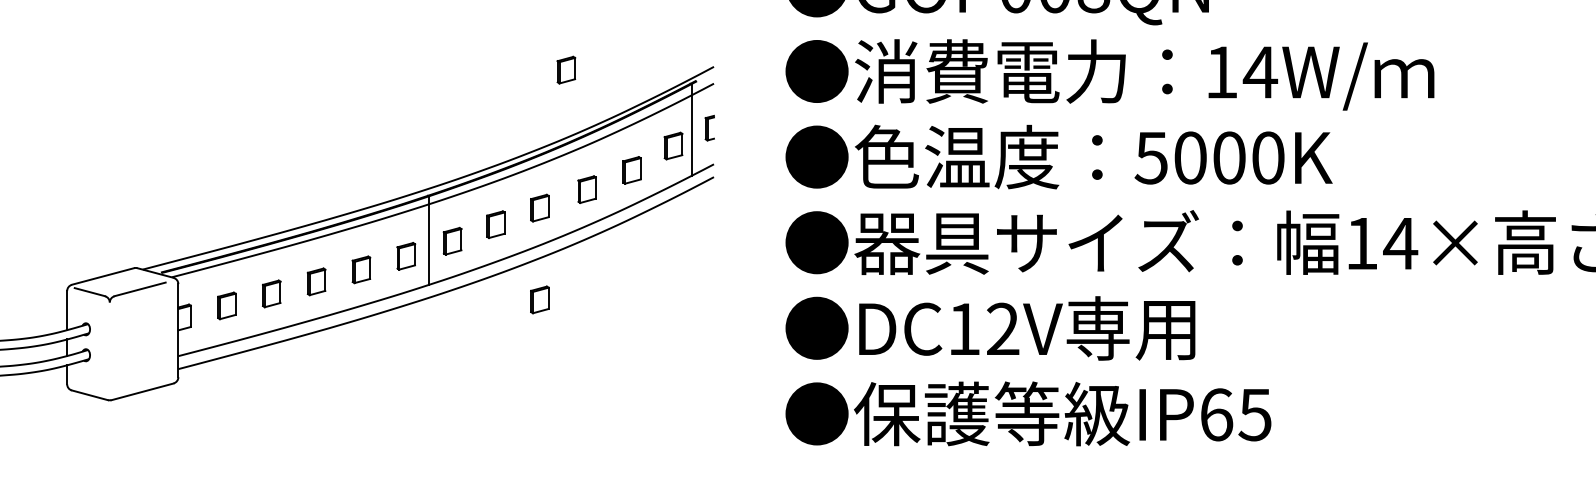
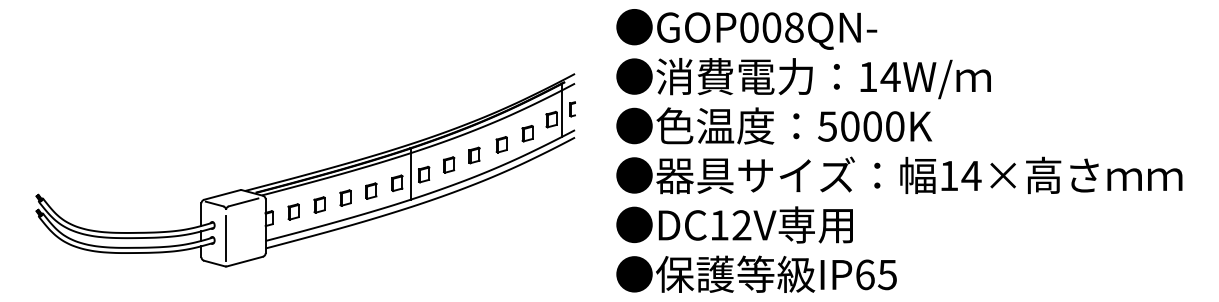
part: (565, 69) -> (489, 75), removed
part: (539, 299) -> (474, 208), removed
line: (110, 351) -> (226, 238), added

